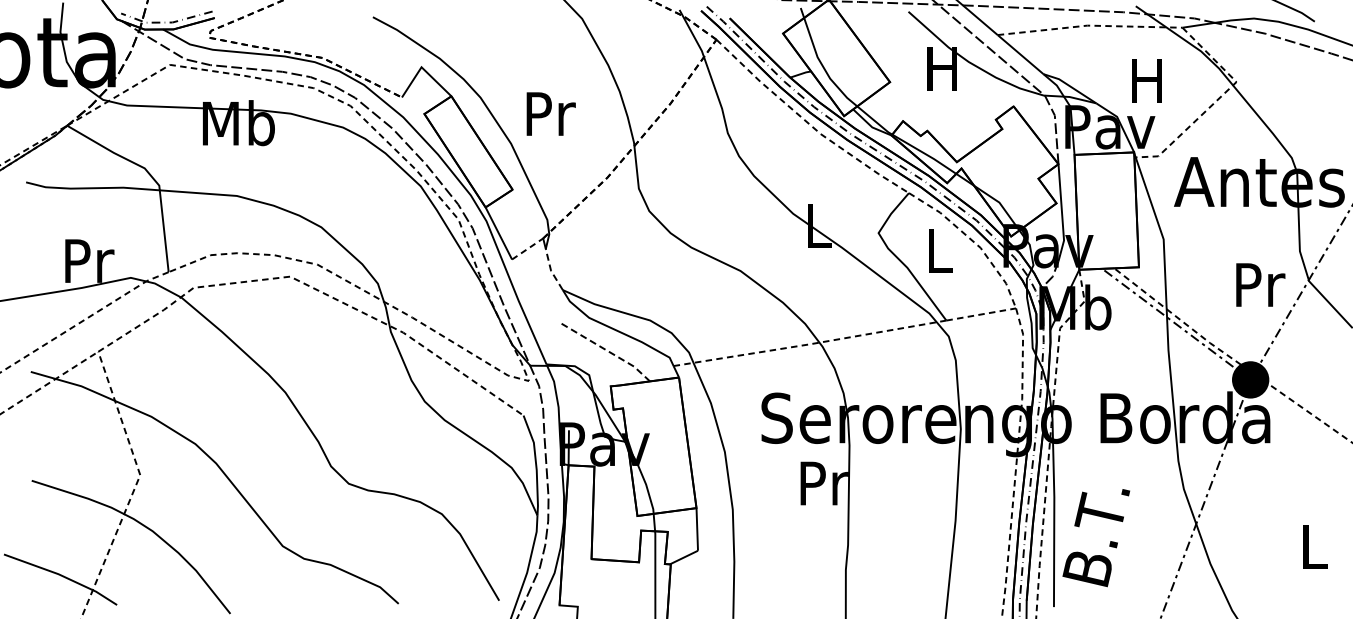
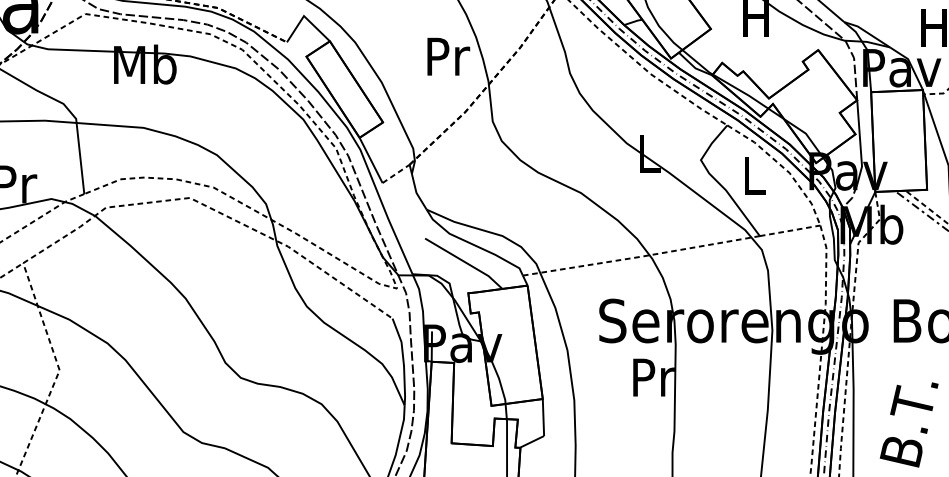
text: (550, 113) -> (448, 56), moved
line: (551, 270) -> (416, 192), dashed -> solid
line: (607, 350) -> (465, 262), dashed -> solid
text: (1096, 538) -> (909, 425), moved

